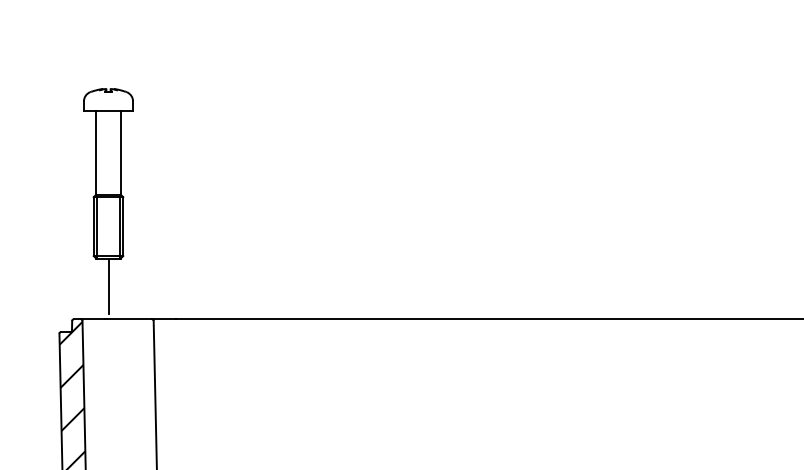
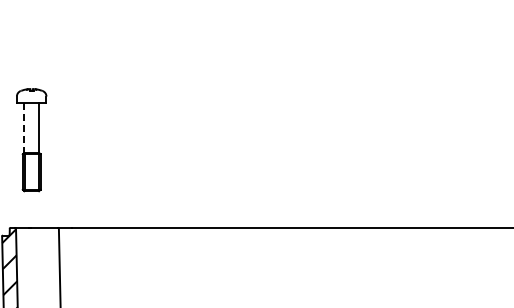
line: (96, 154) -> (24, 128), solid -> dashed
line: (108, 285) -> (31, 207), removed

